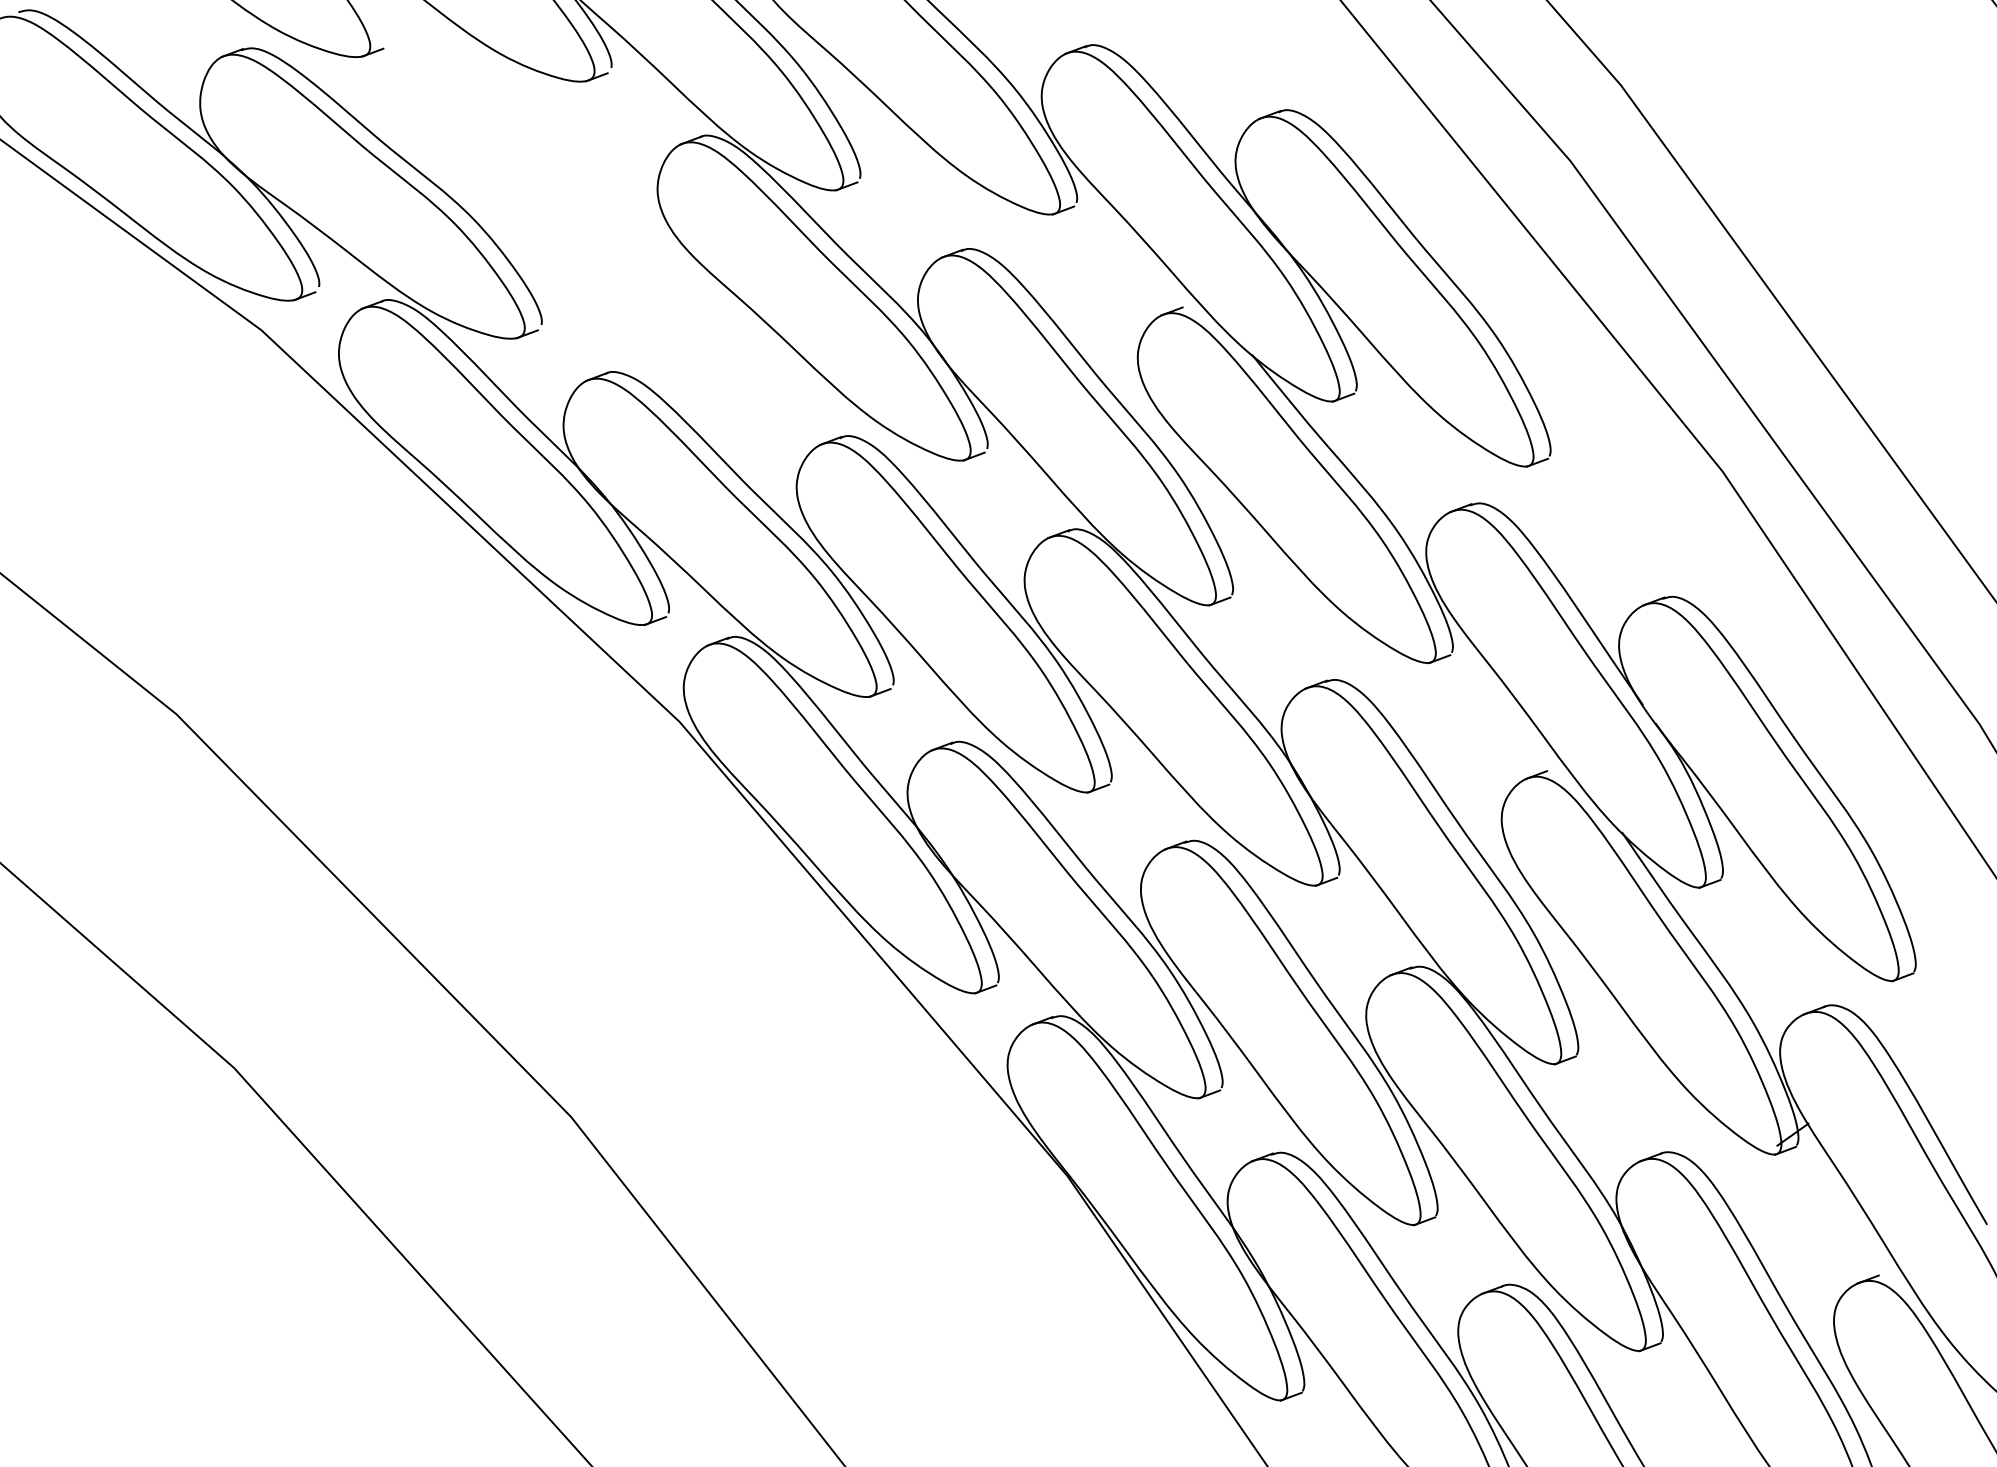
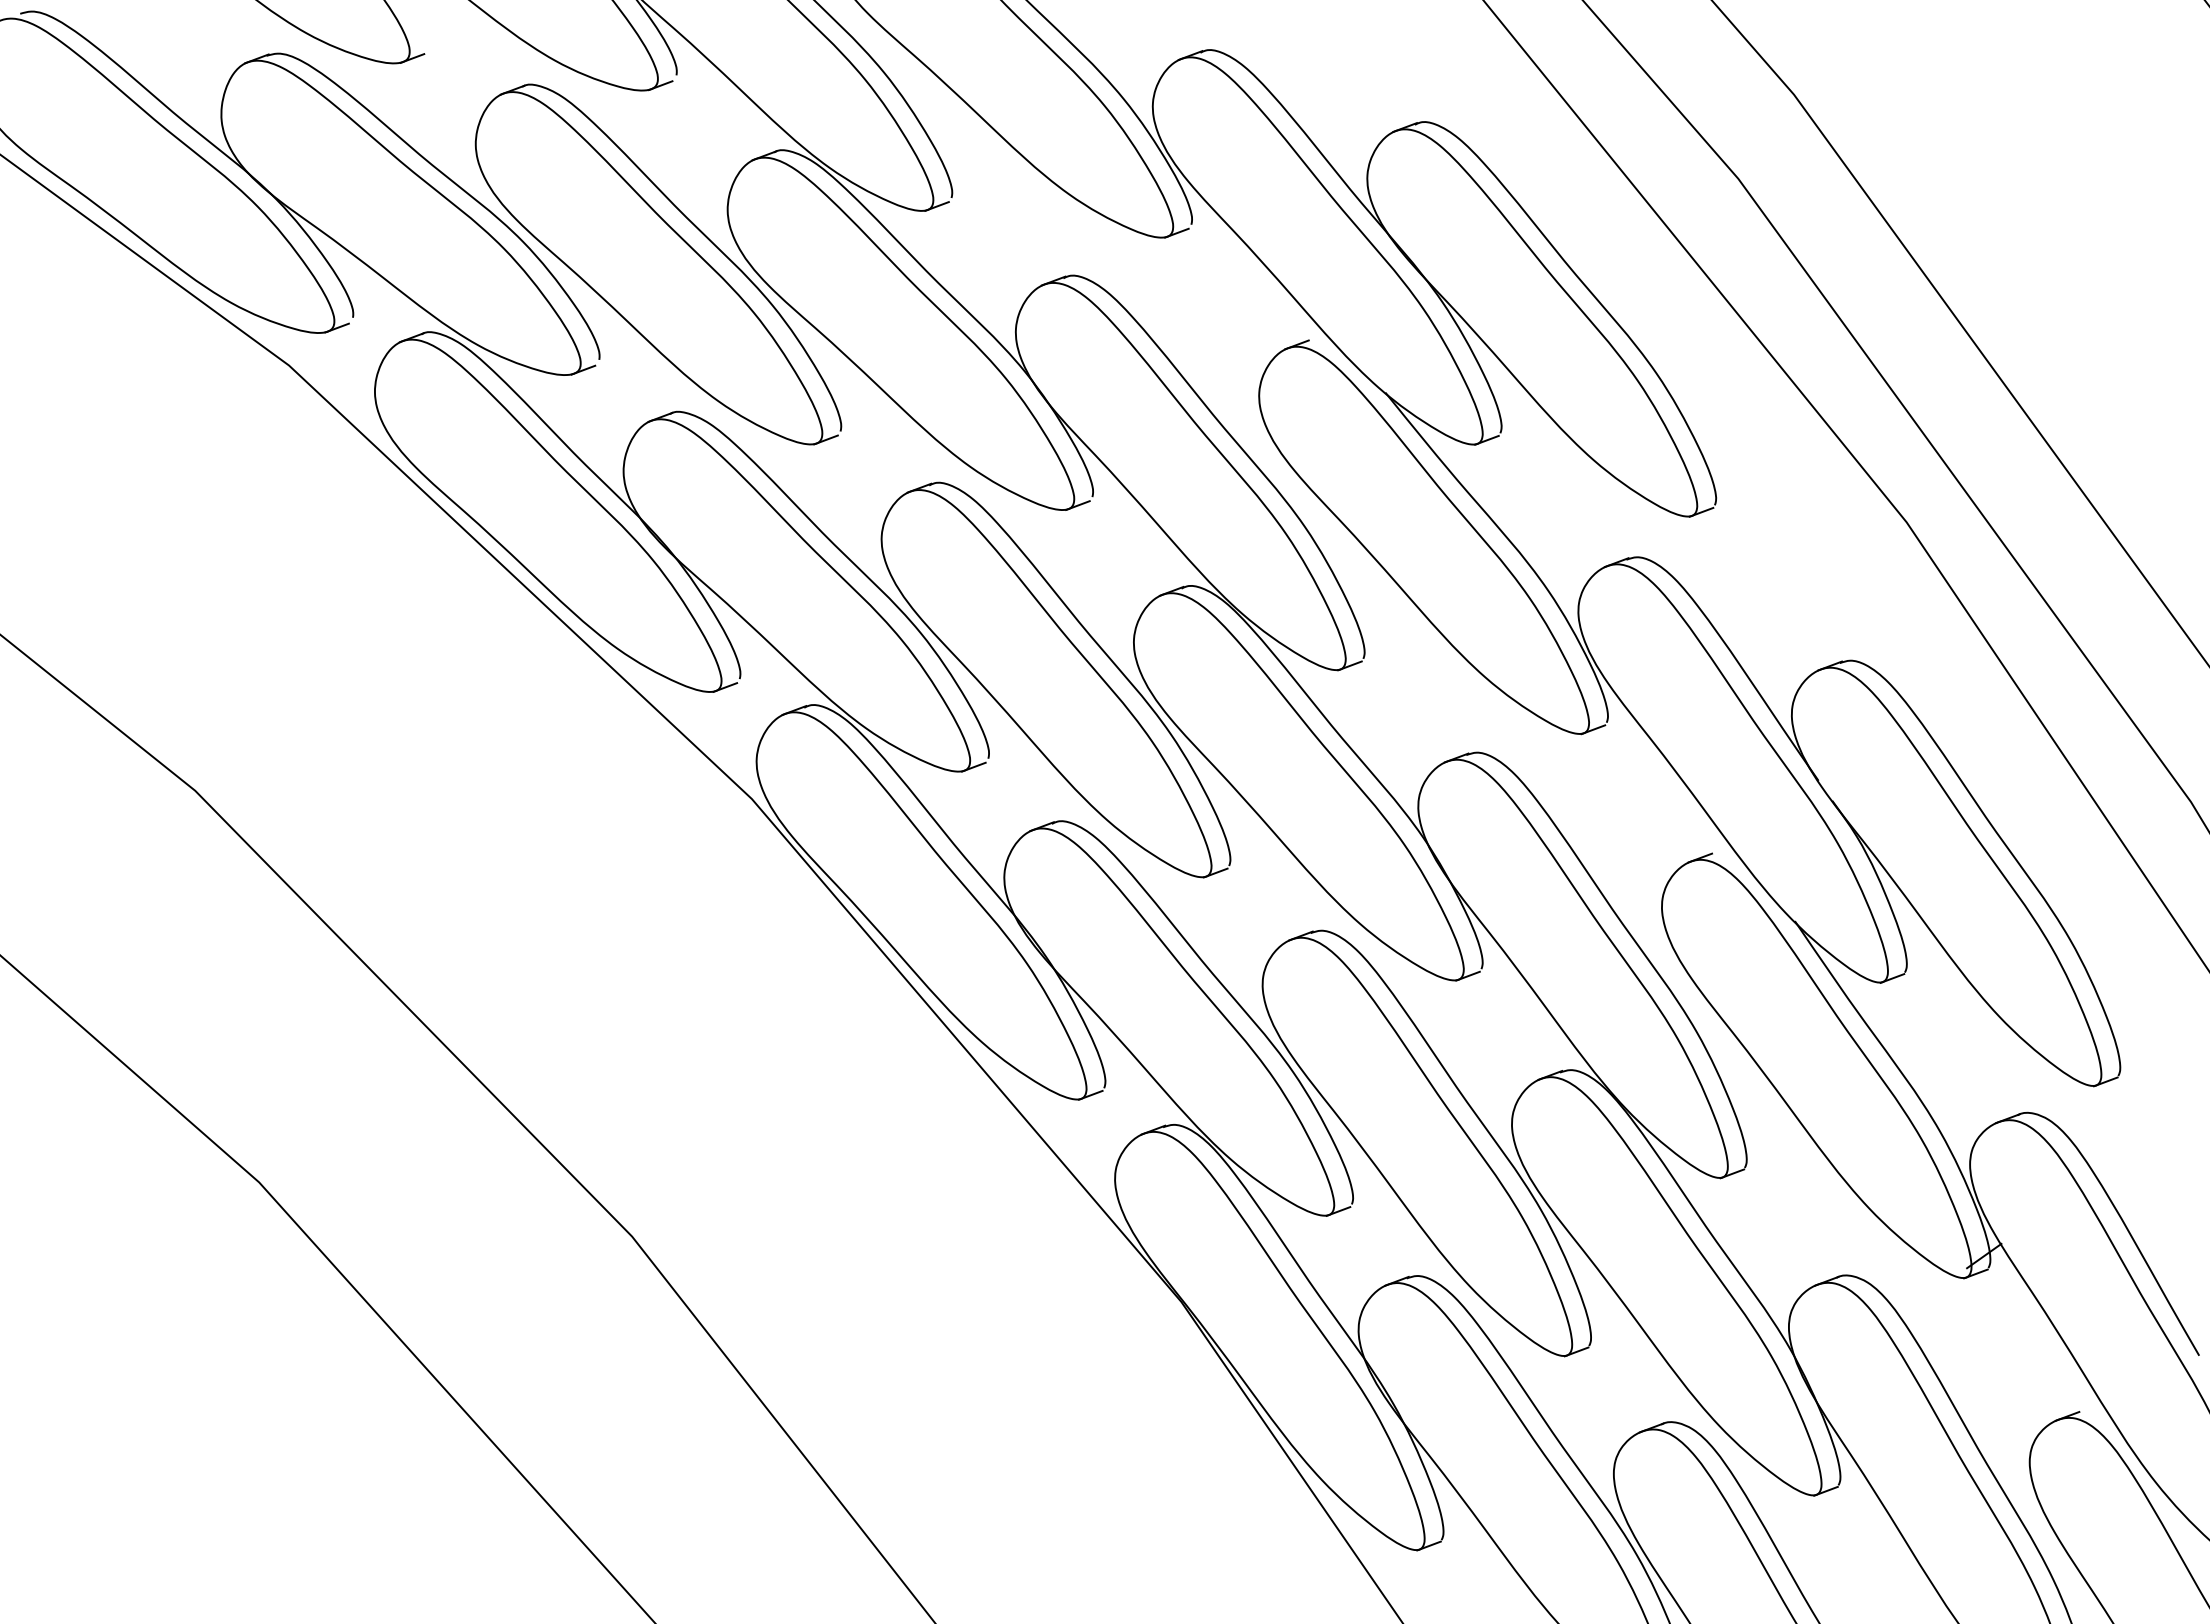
part: (595, 238) -> (658, 264), added

